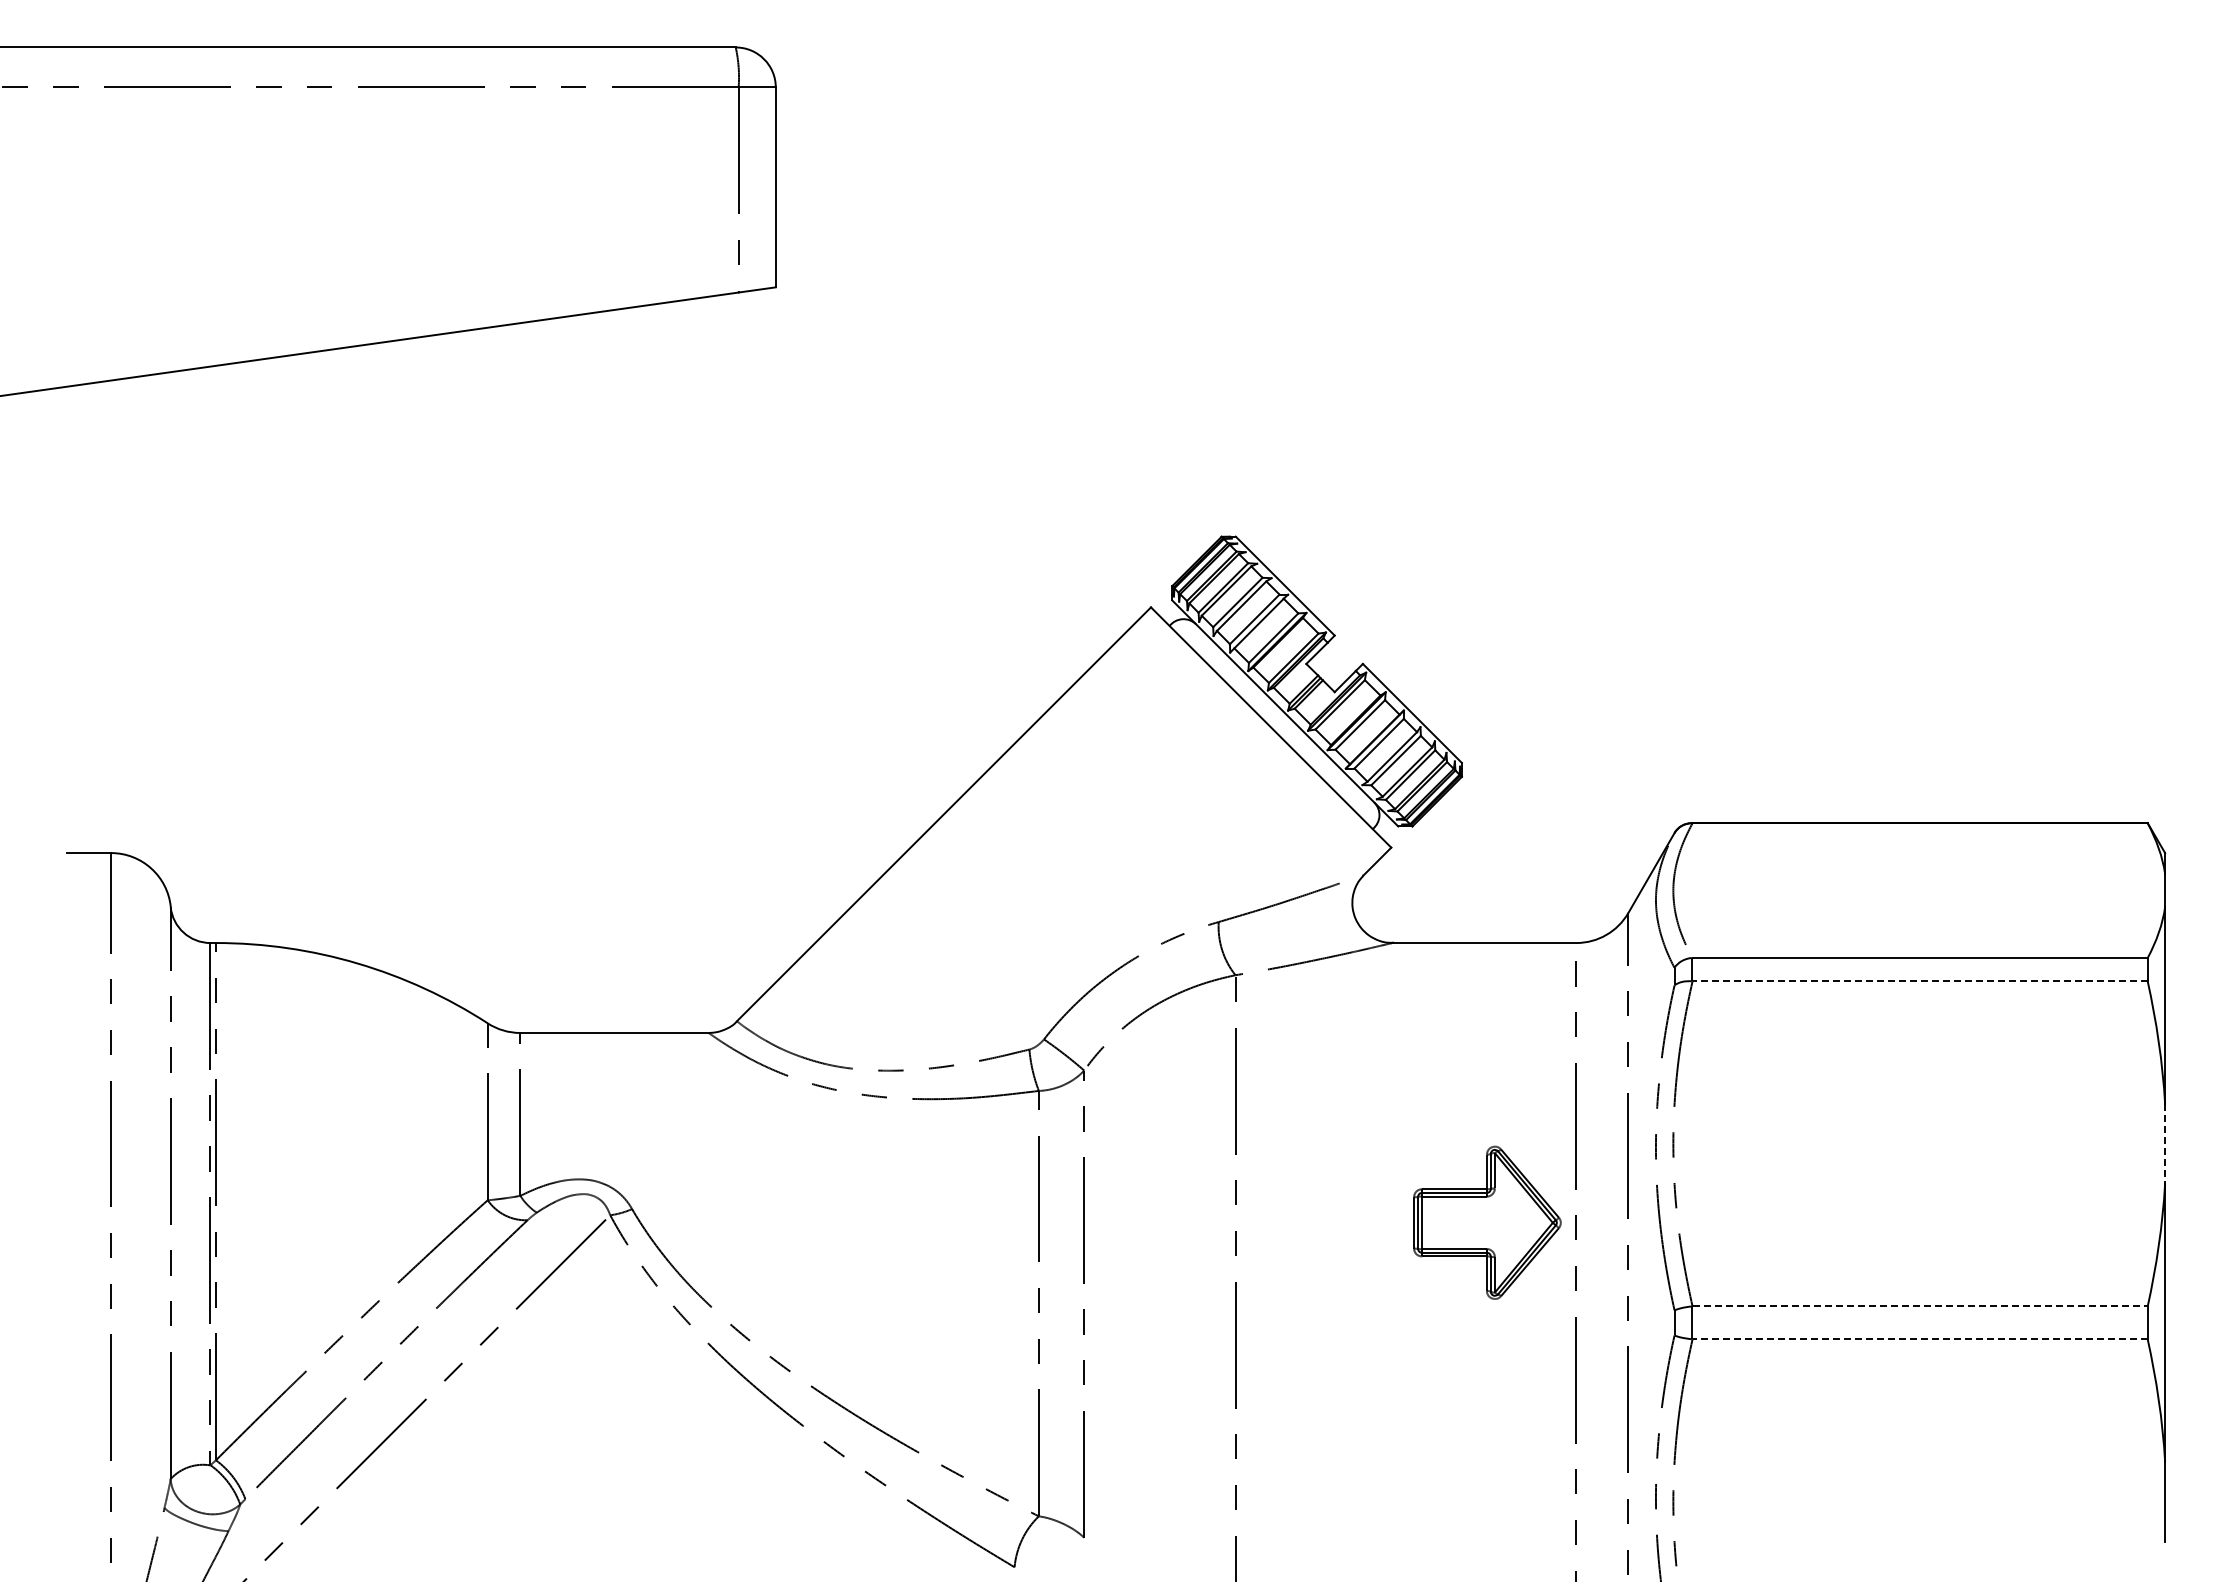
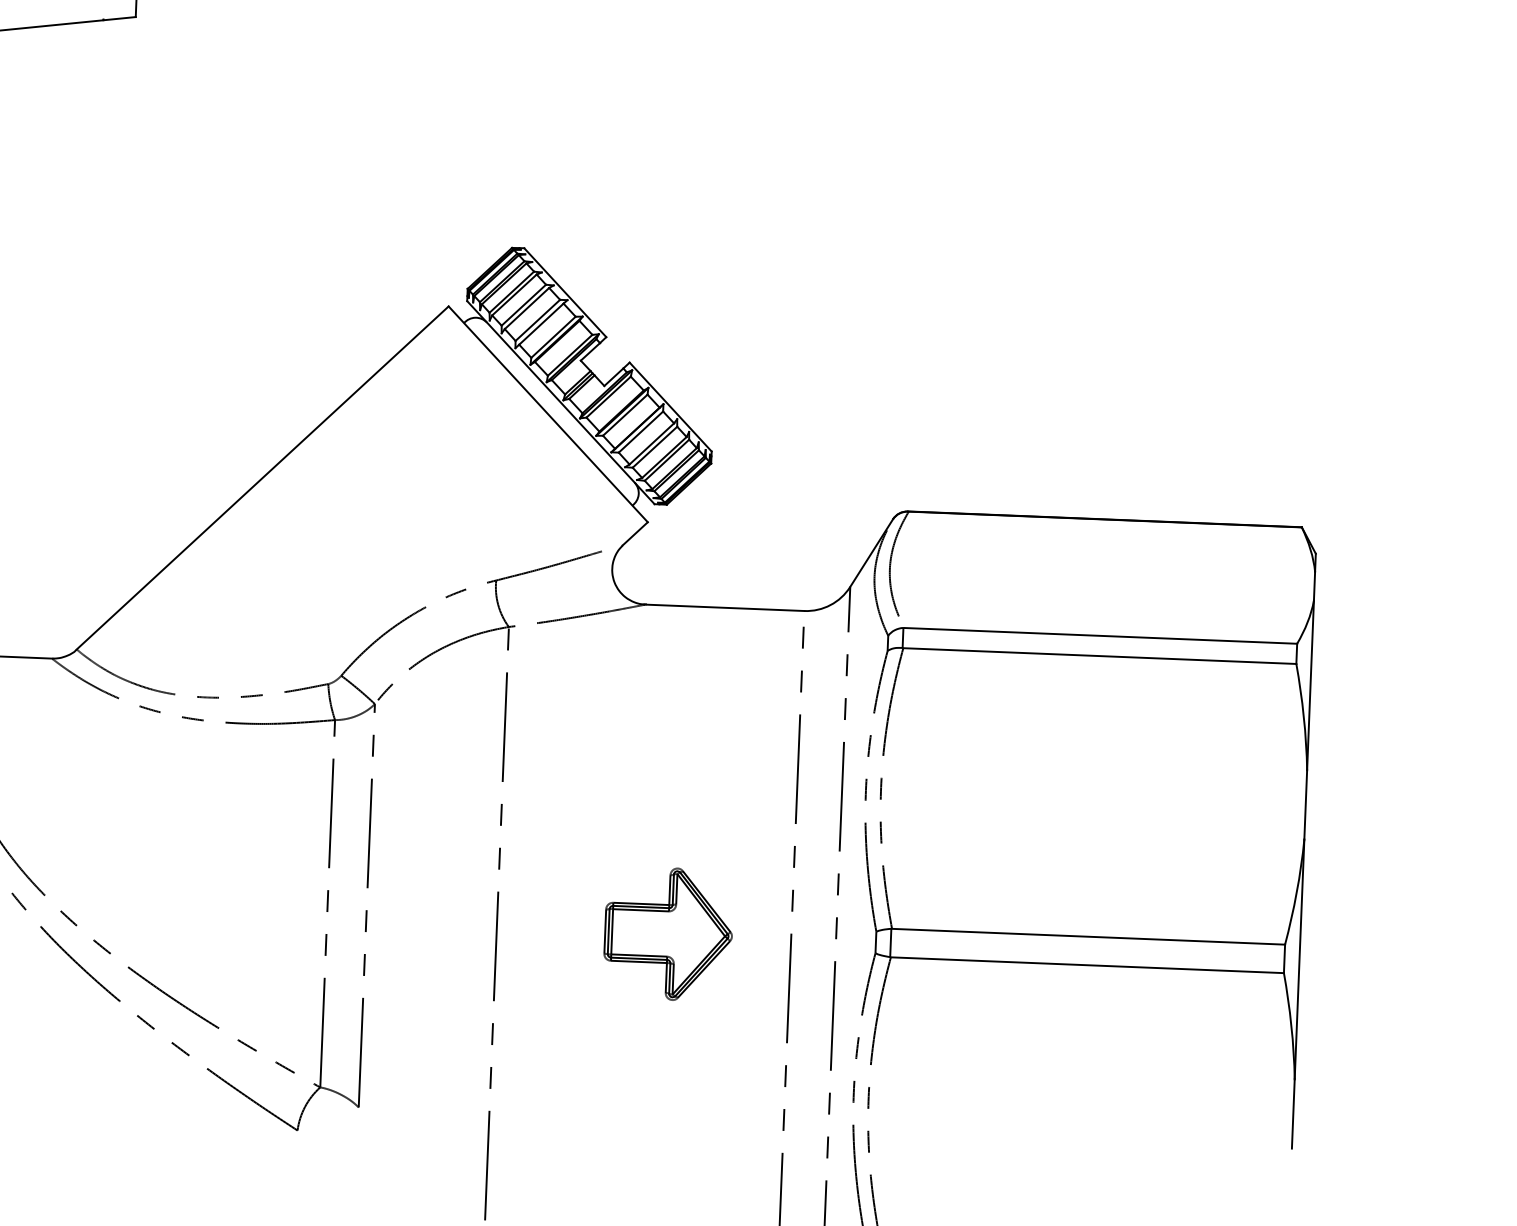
line: (1920, 981) -> (1100, 656), dashed -> solid
line: (2165, 1143) -> (1306, 804), dashed -> solid
part: (1487, 1222) -> (668, 933), moved
line: (1920, 1306) -> (1088, 936), dashed -> solid
line: (1920, 1339) -> (1087, 965), dashed -> solid

